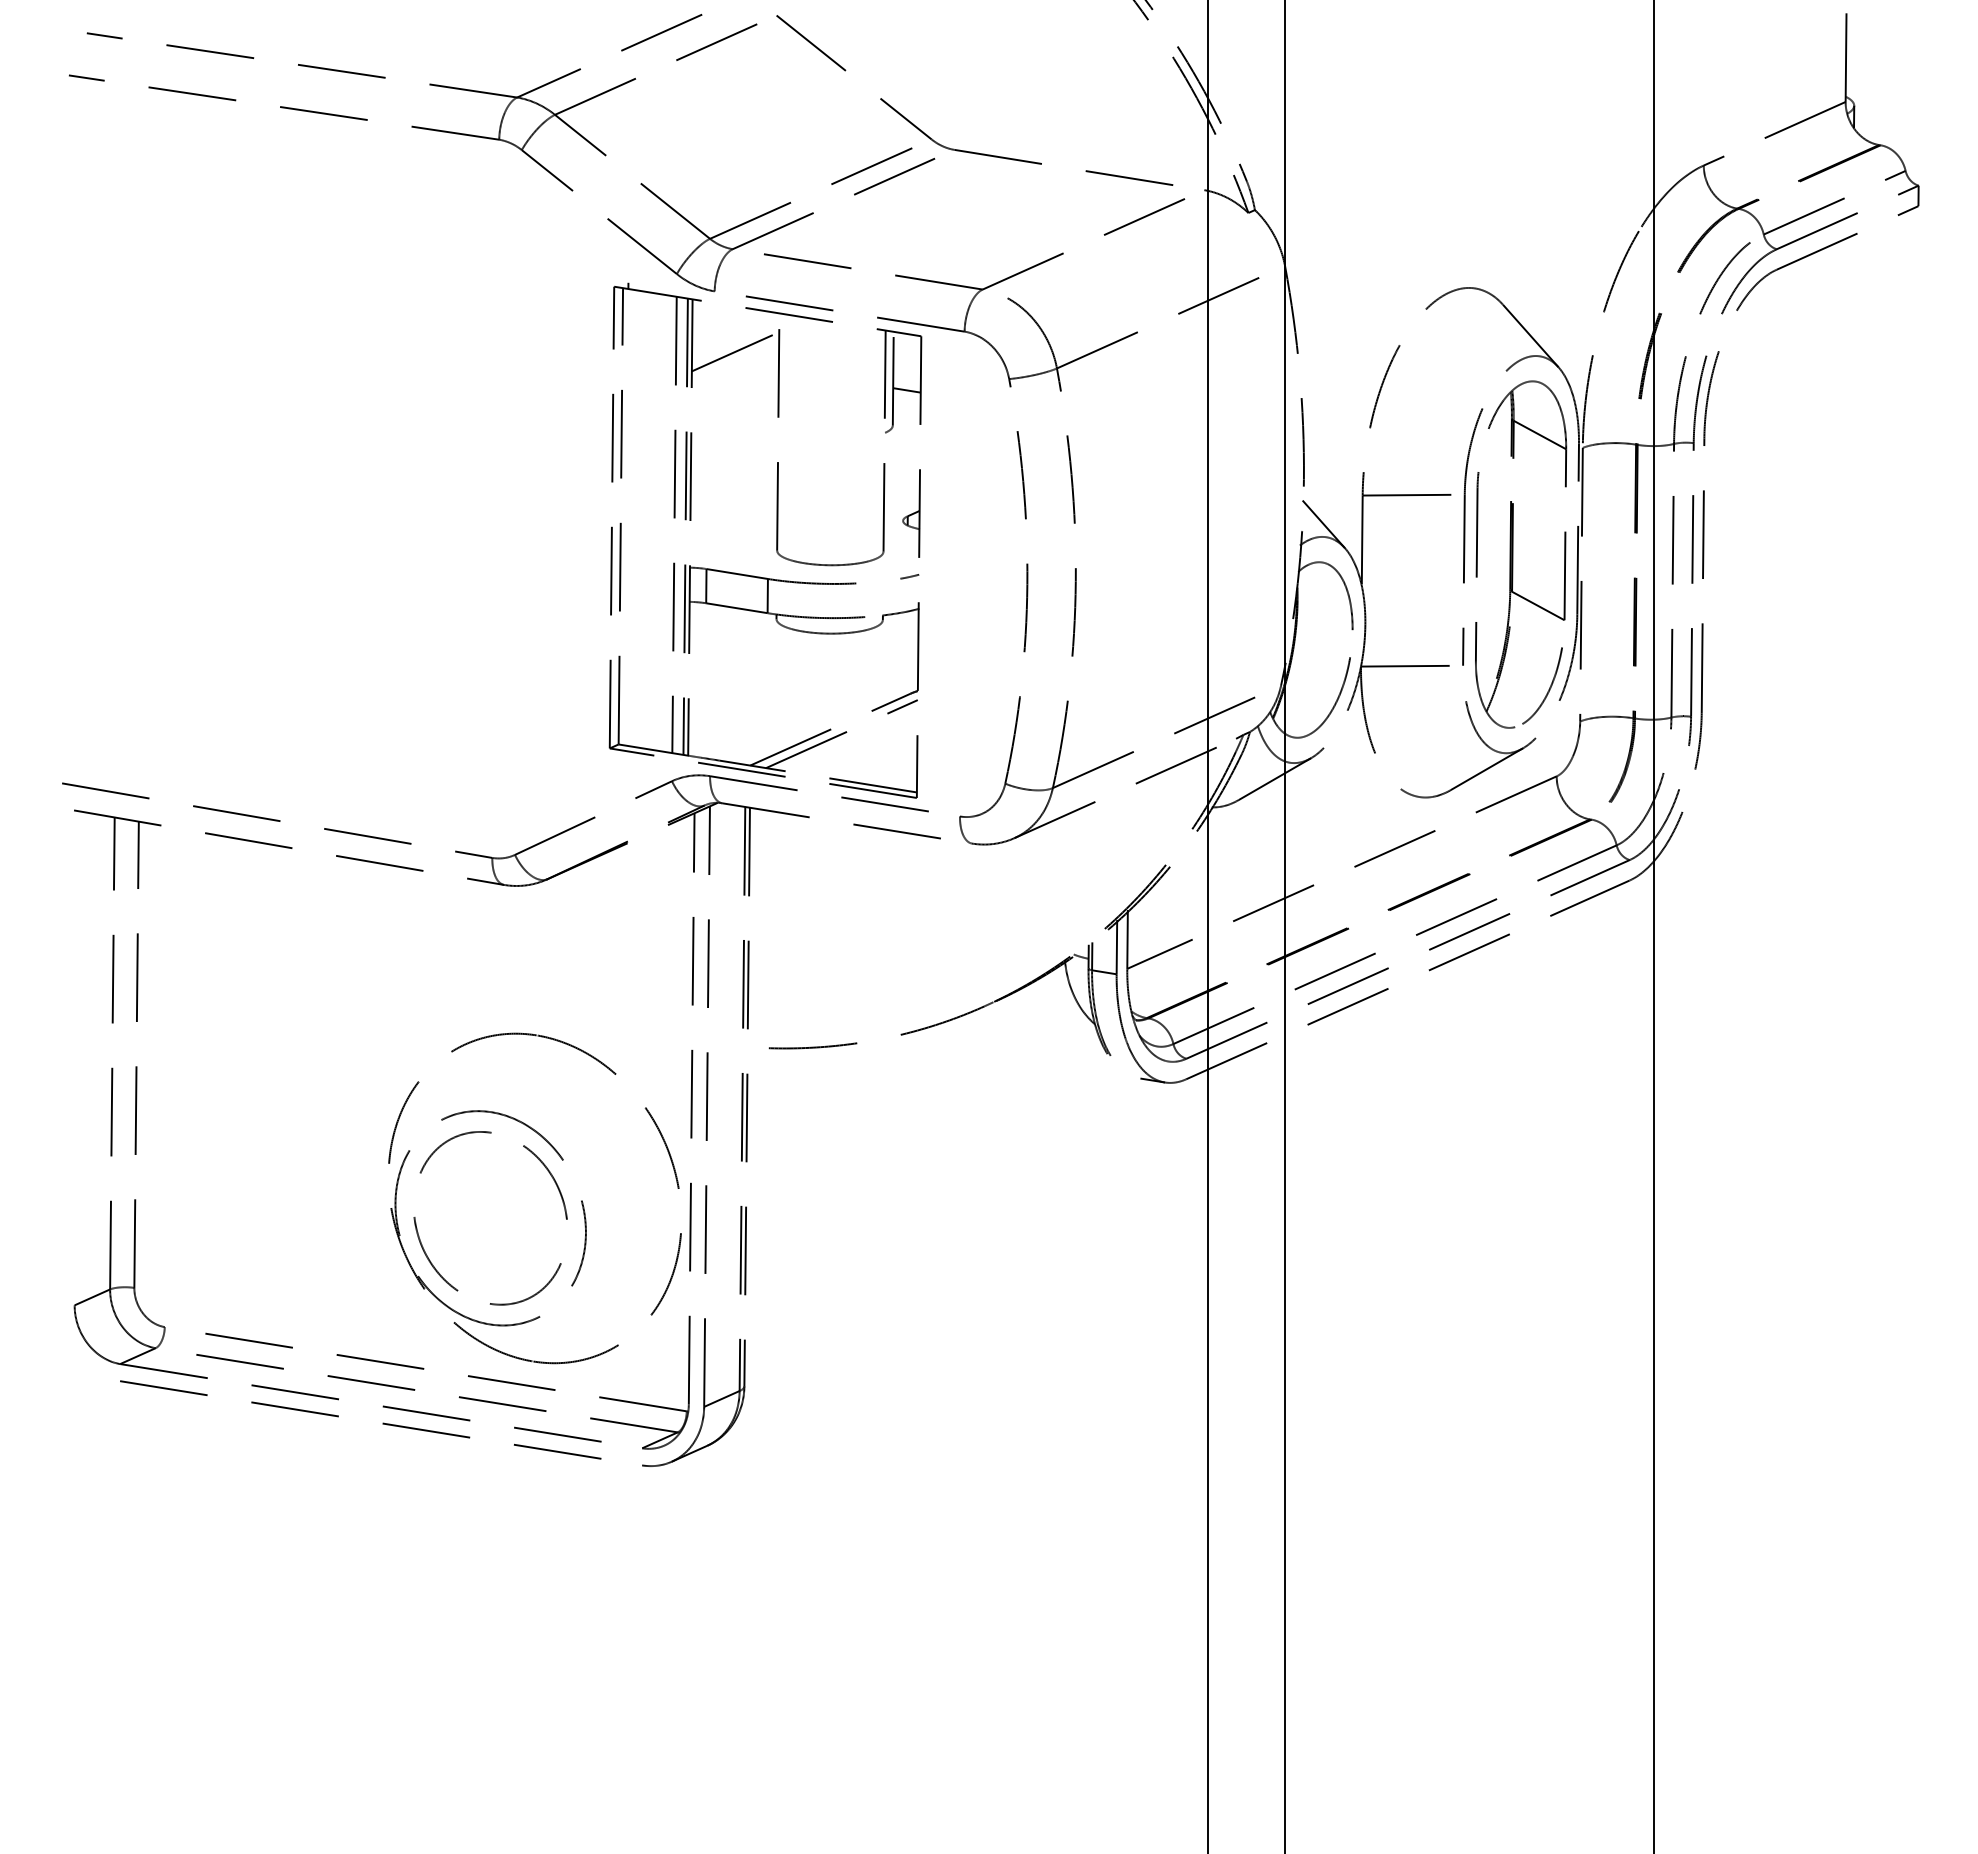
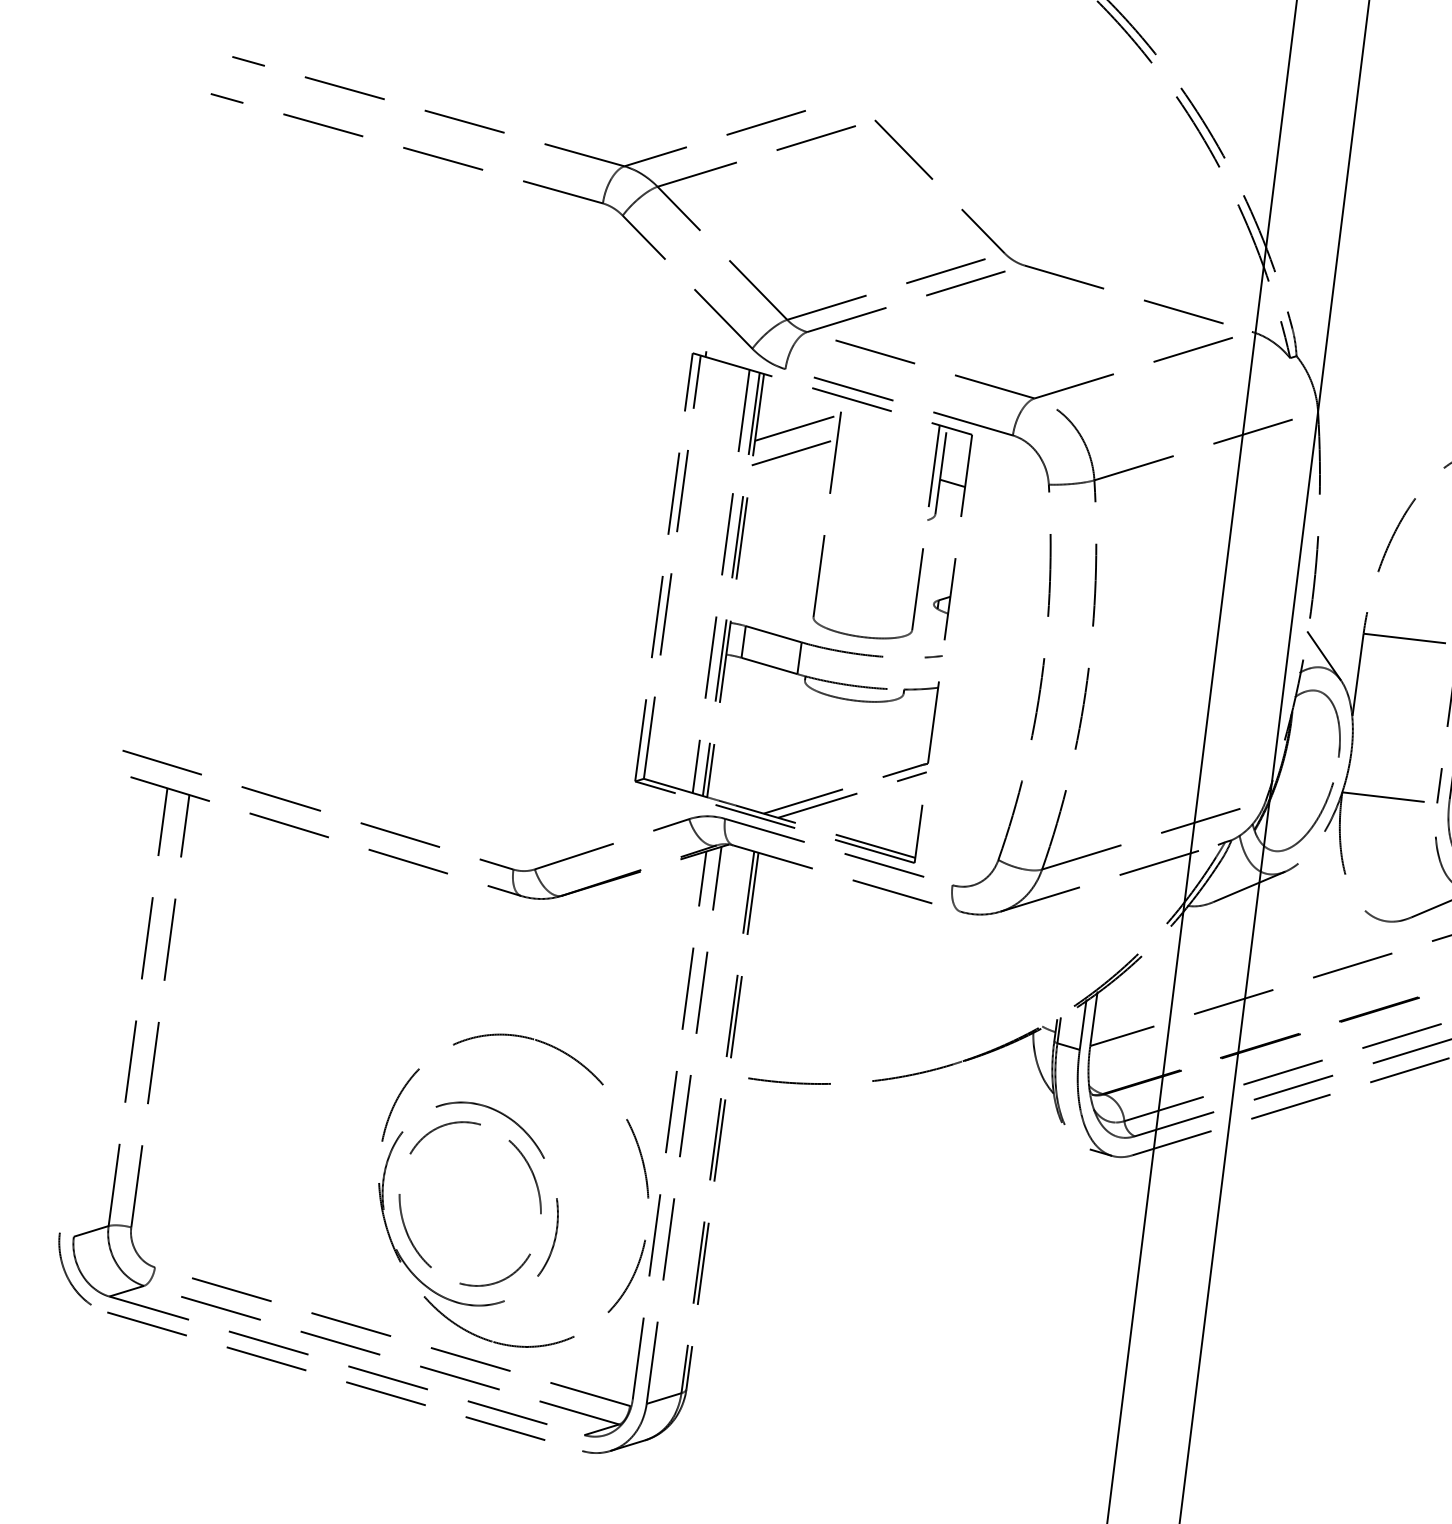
line: (735, 377) -> (794, 451), added
curve: (72, 1345) -> (67, 1273), added

